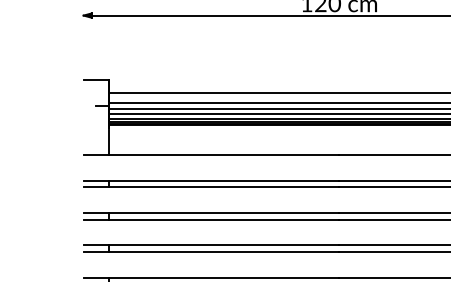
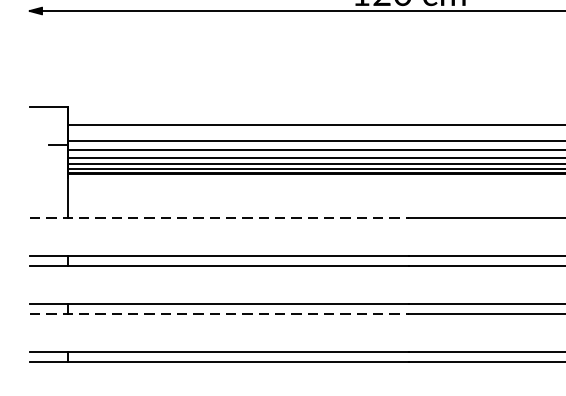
line: (211, 154) -> (219, 217), solid -> dashed
line: (211, 219) -> (219, 313), solid -> dashed

